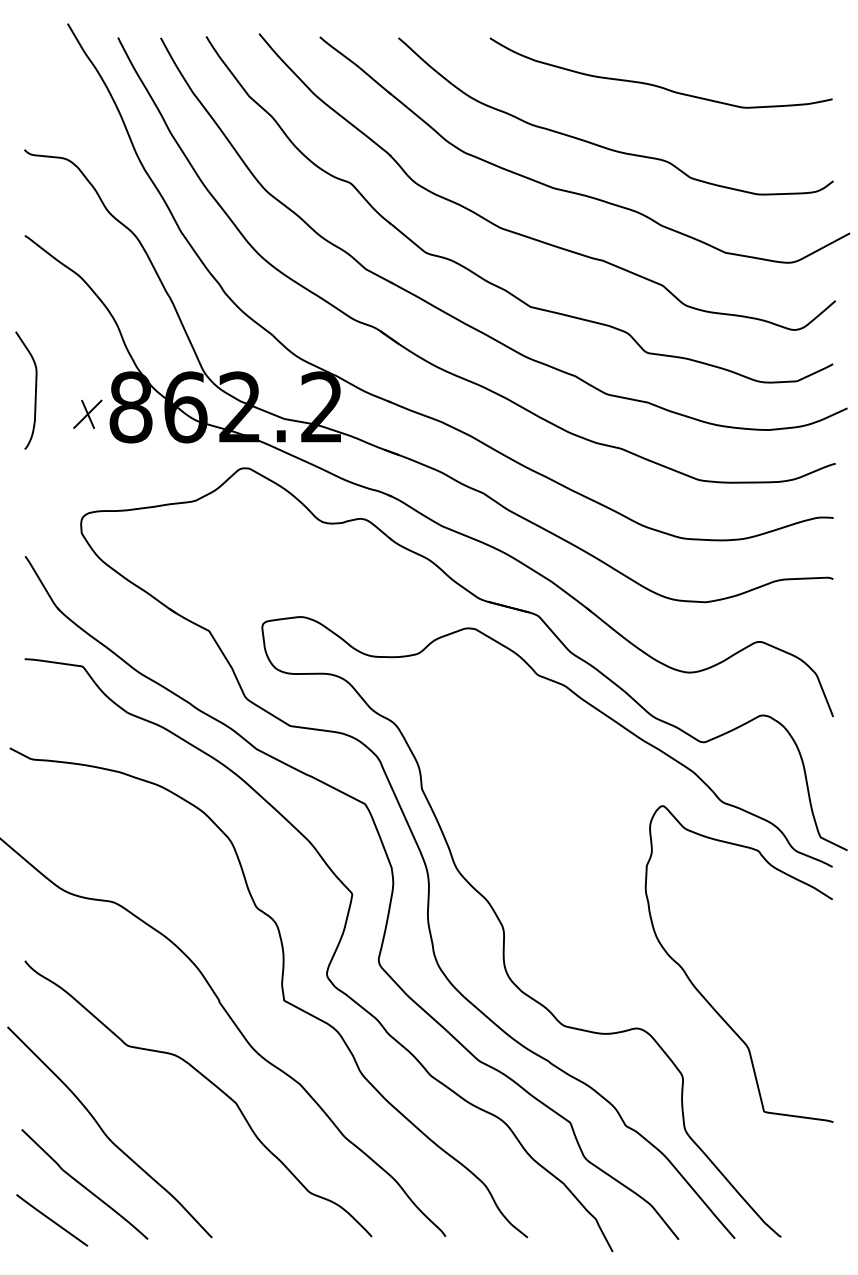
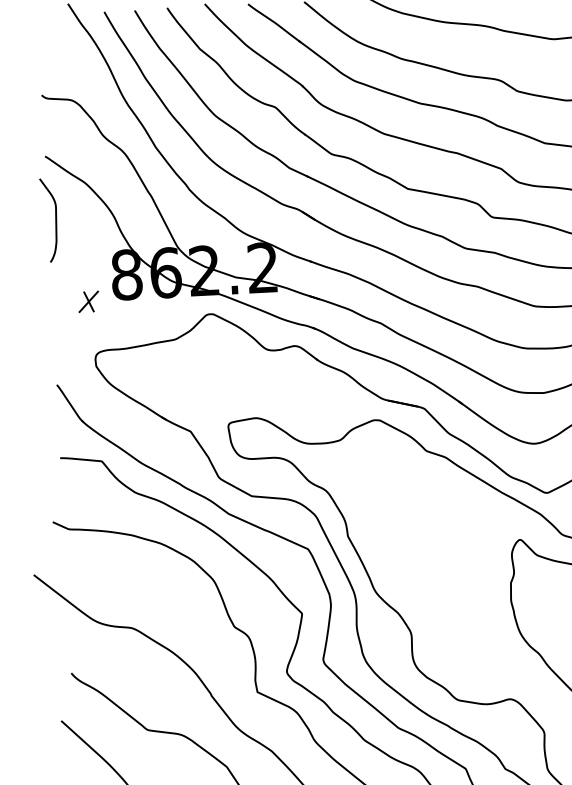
curve: (35, 390) -> (55, 220), moved
part: (87, 413) -> (88, 301), moved

